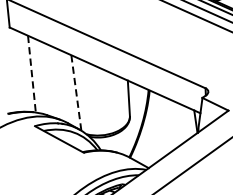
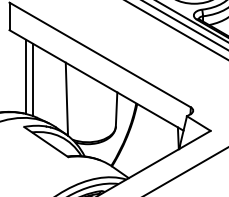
line: (32, 74) -> (26, 77), dashed -> solid
line: (39, 76) -> (33, 79), added
line: (75, 93) -> (66, 99), dashed -> solid

